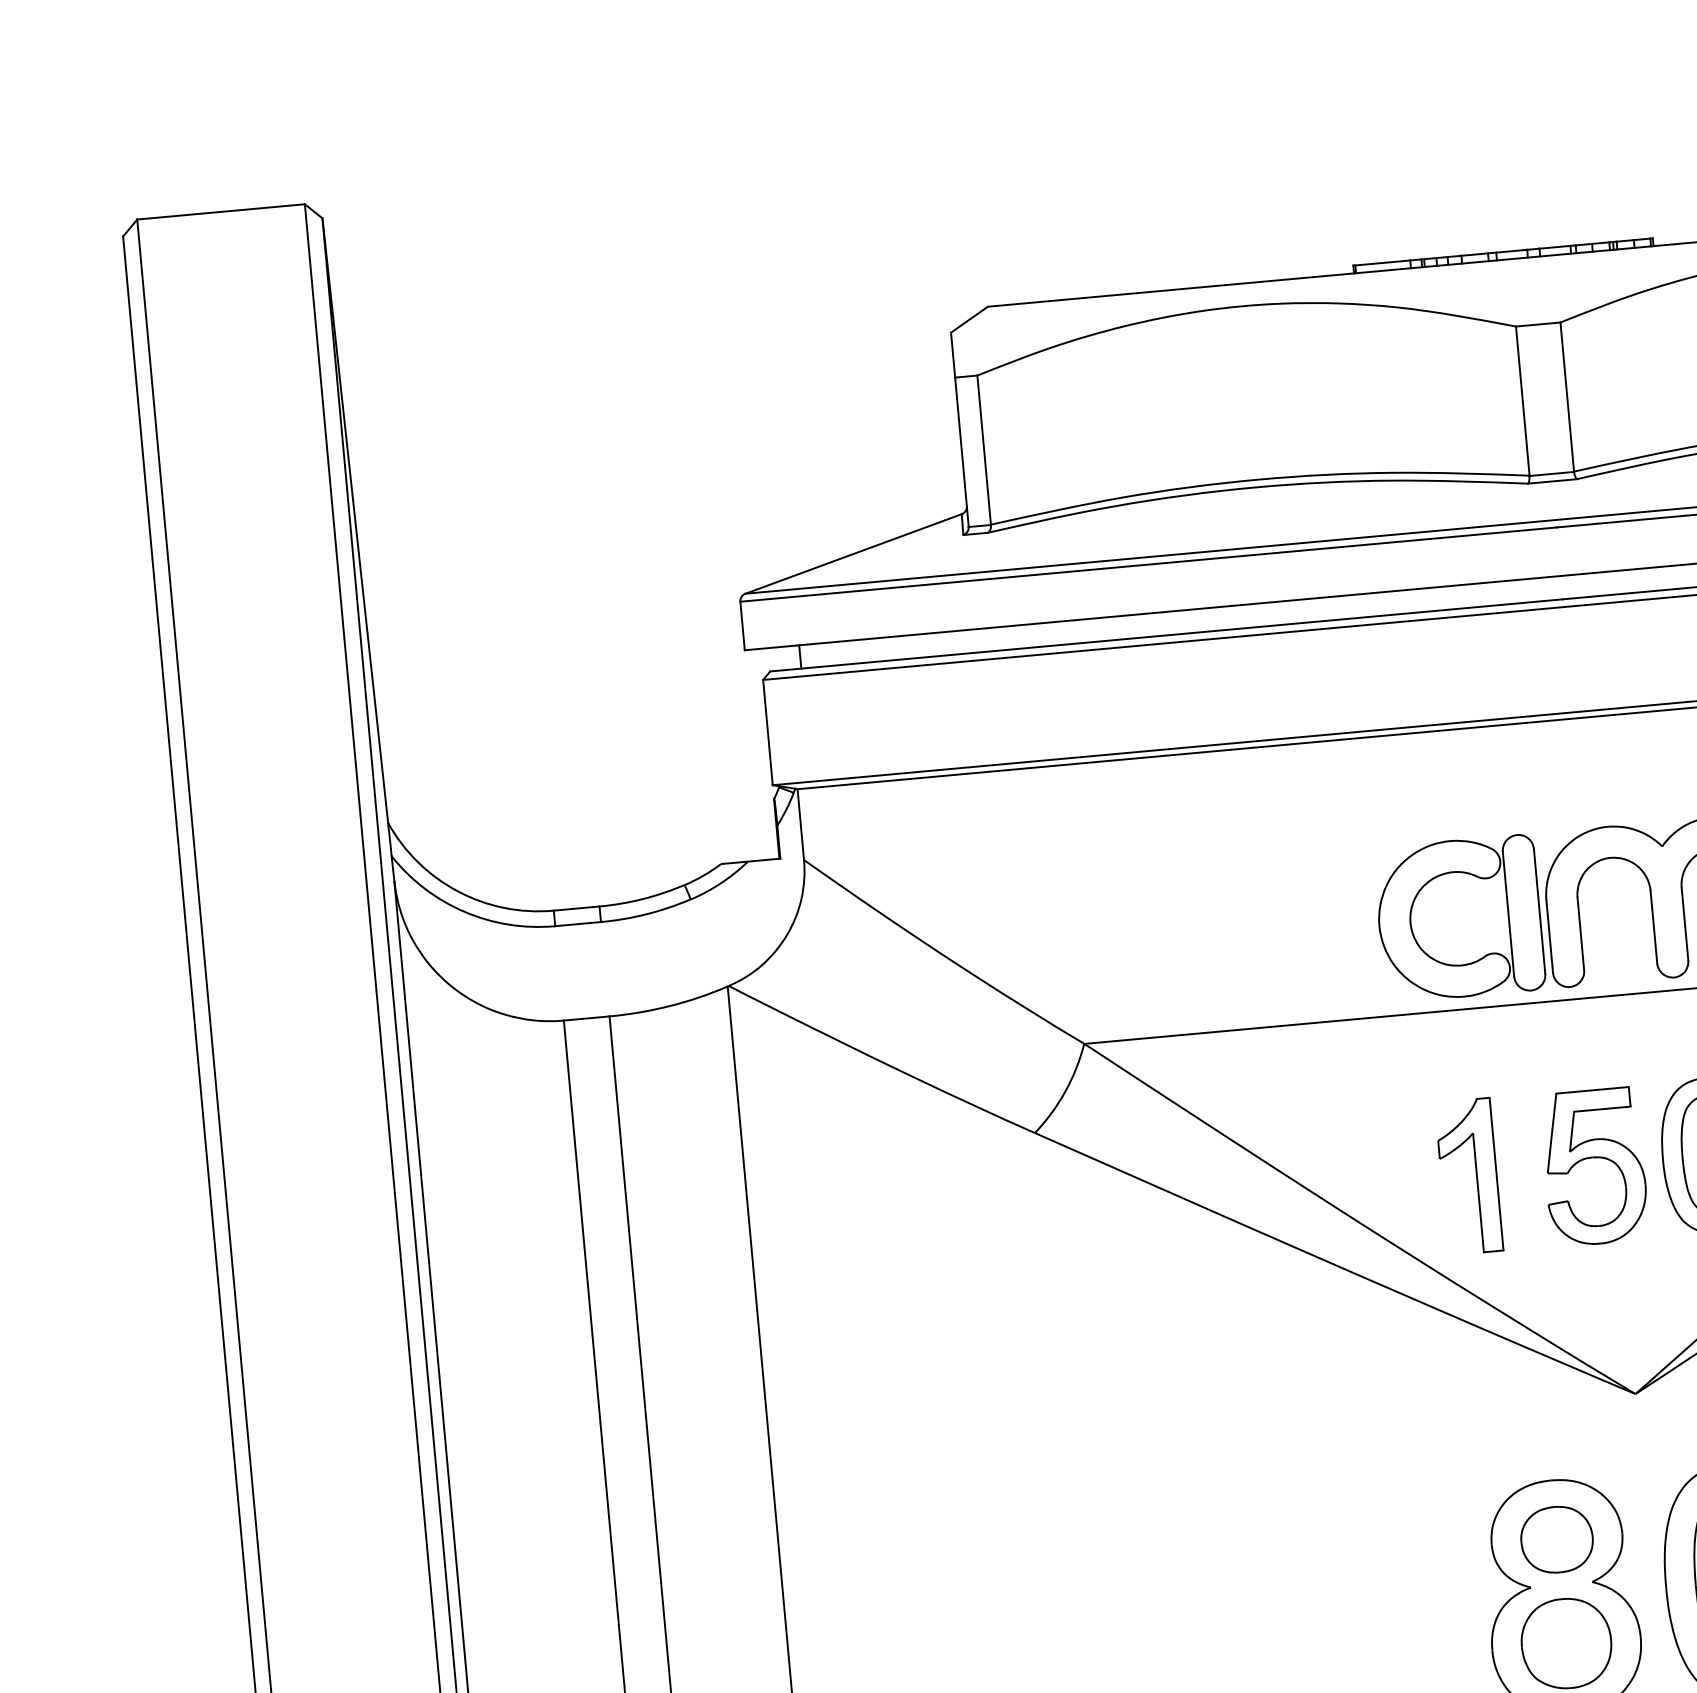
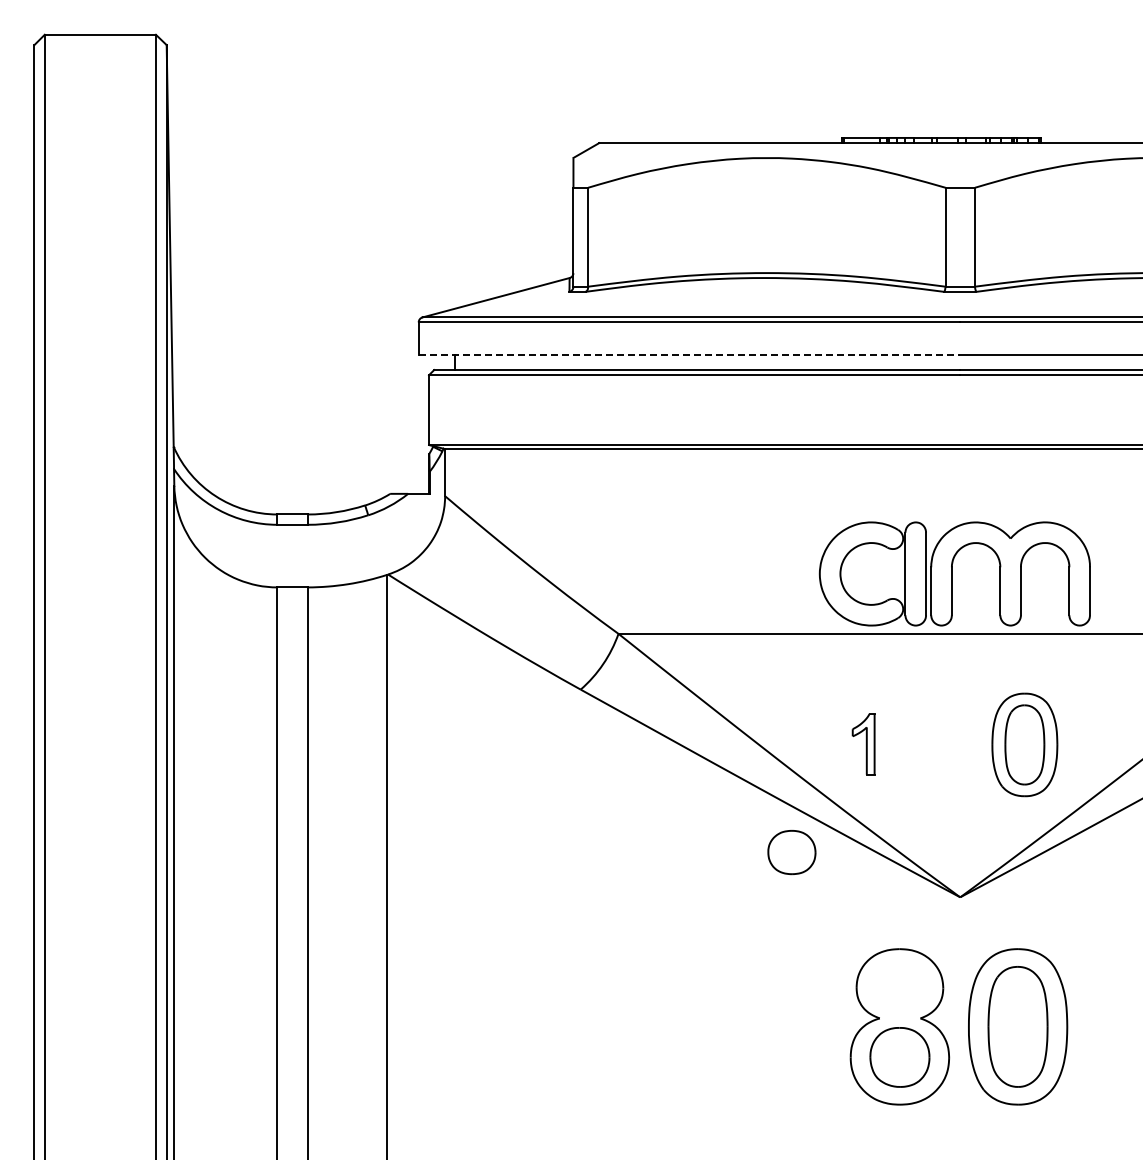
line: (1152, 612) -> (689, 354), solid -> dashed
part: (1593, 1167) -> (946, 745), removed
part: (1468, 1176) -> (863, 744), size x0.6
part: (1556, 1539) -> (791, 852), moved

